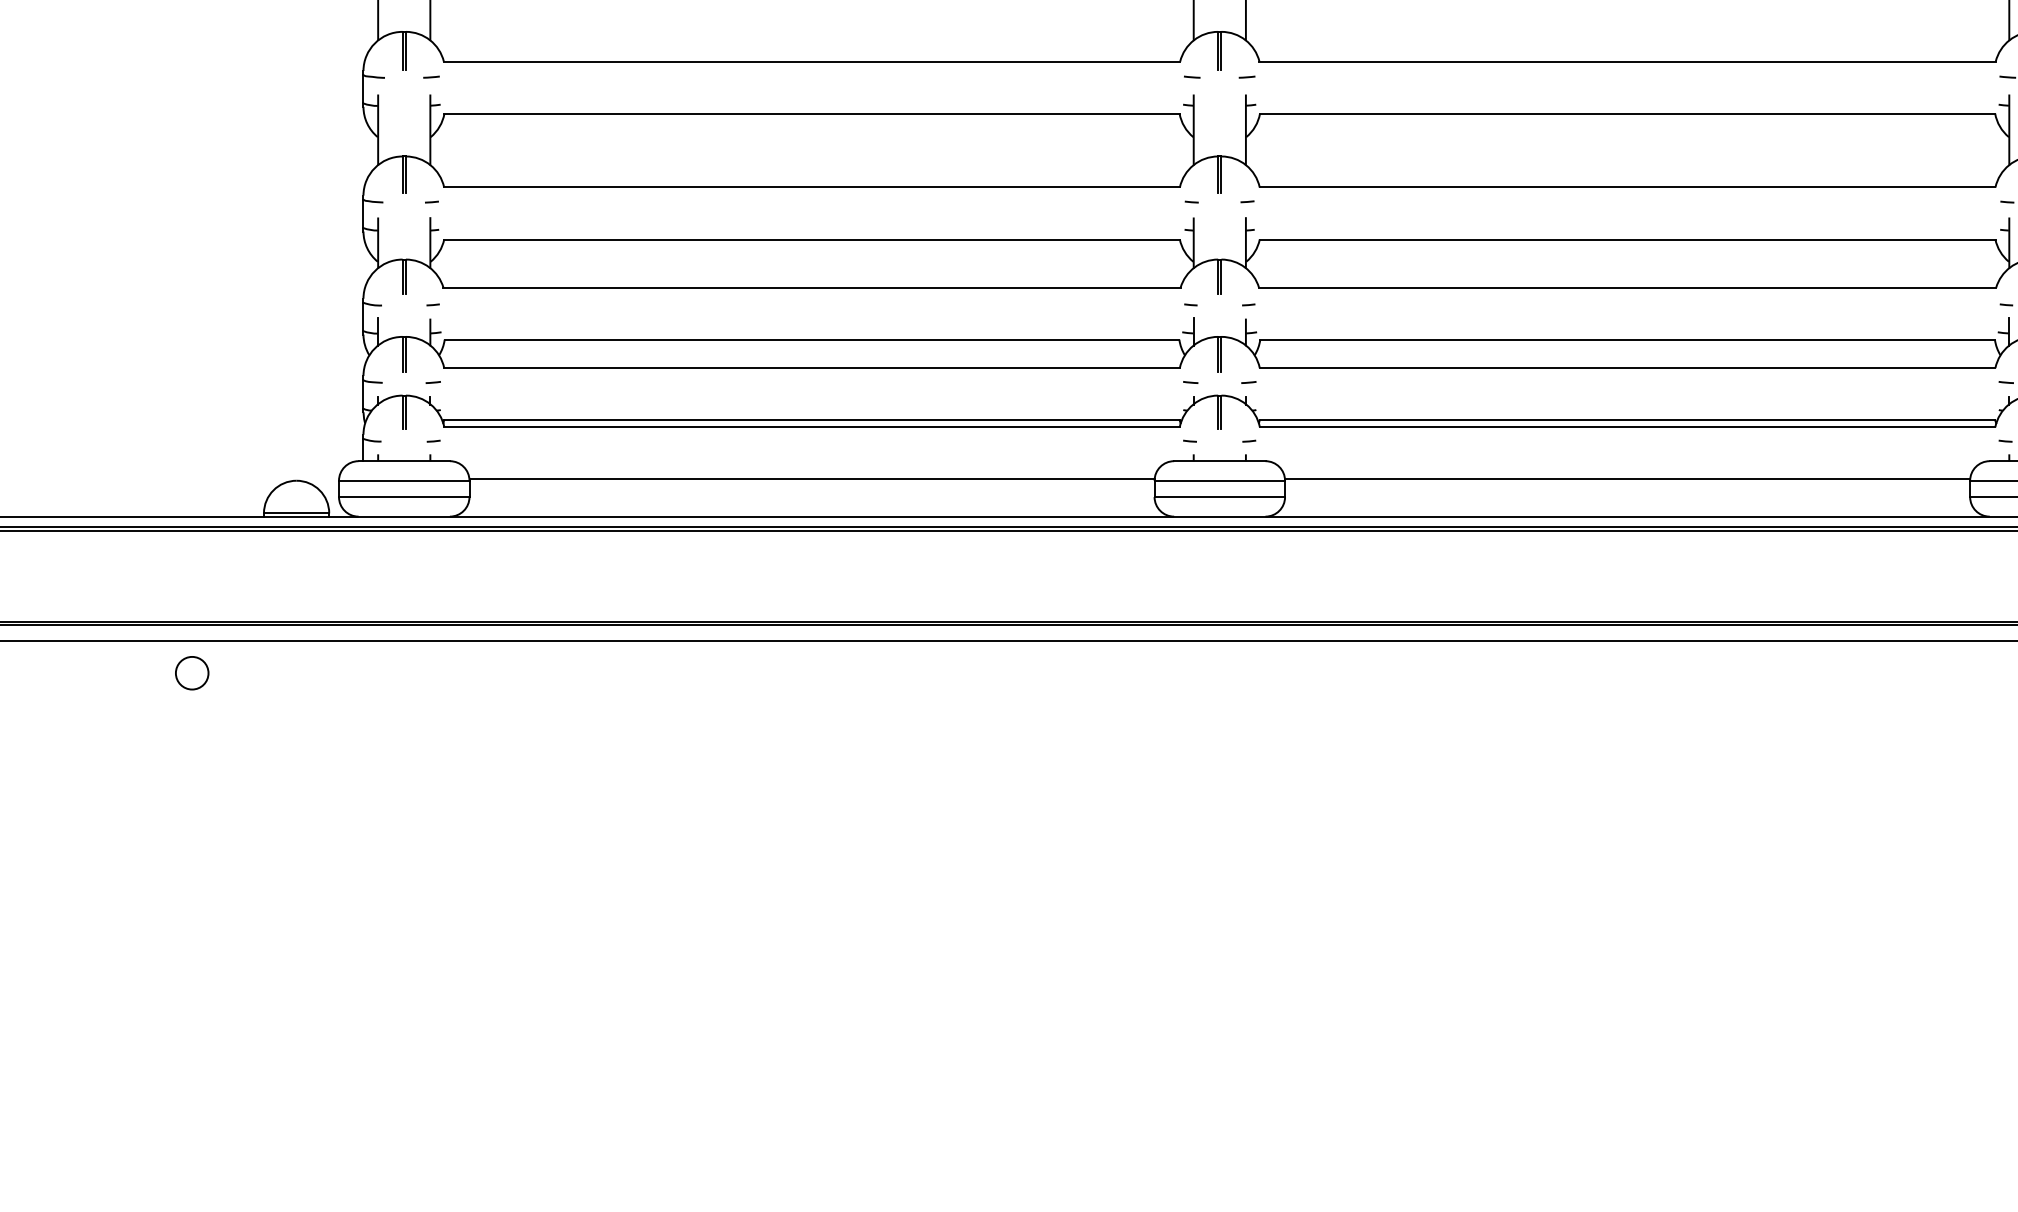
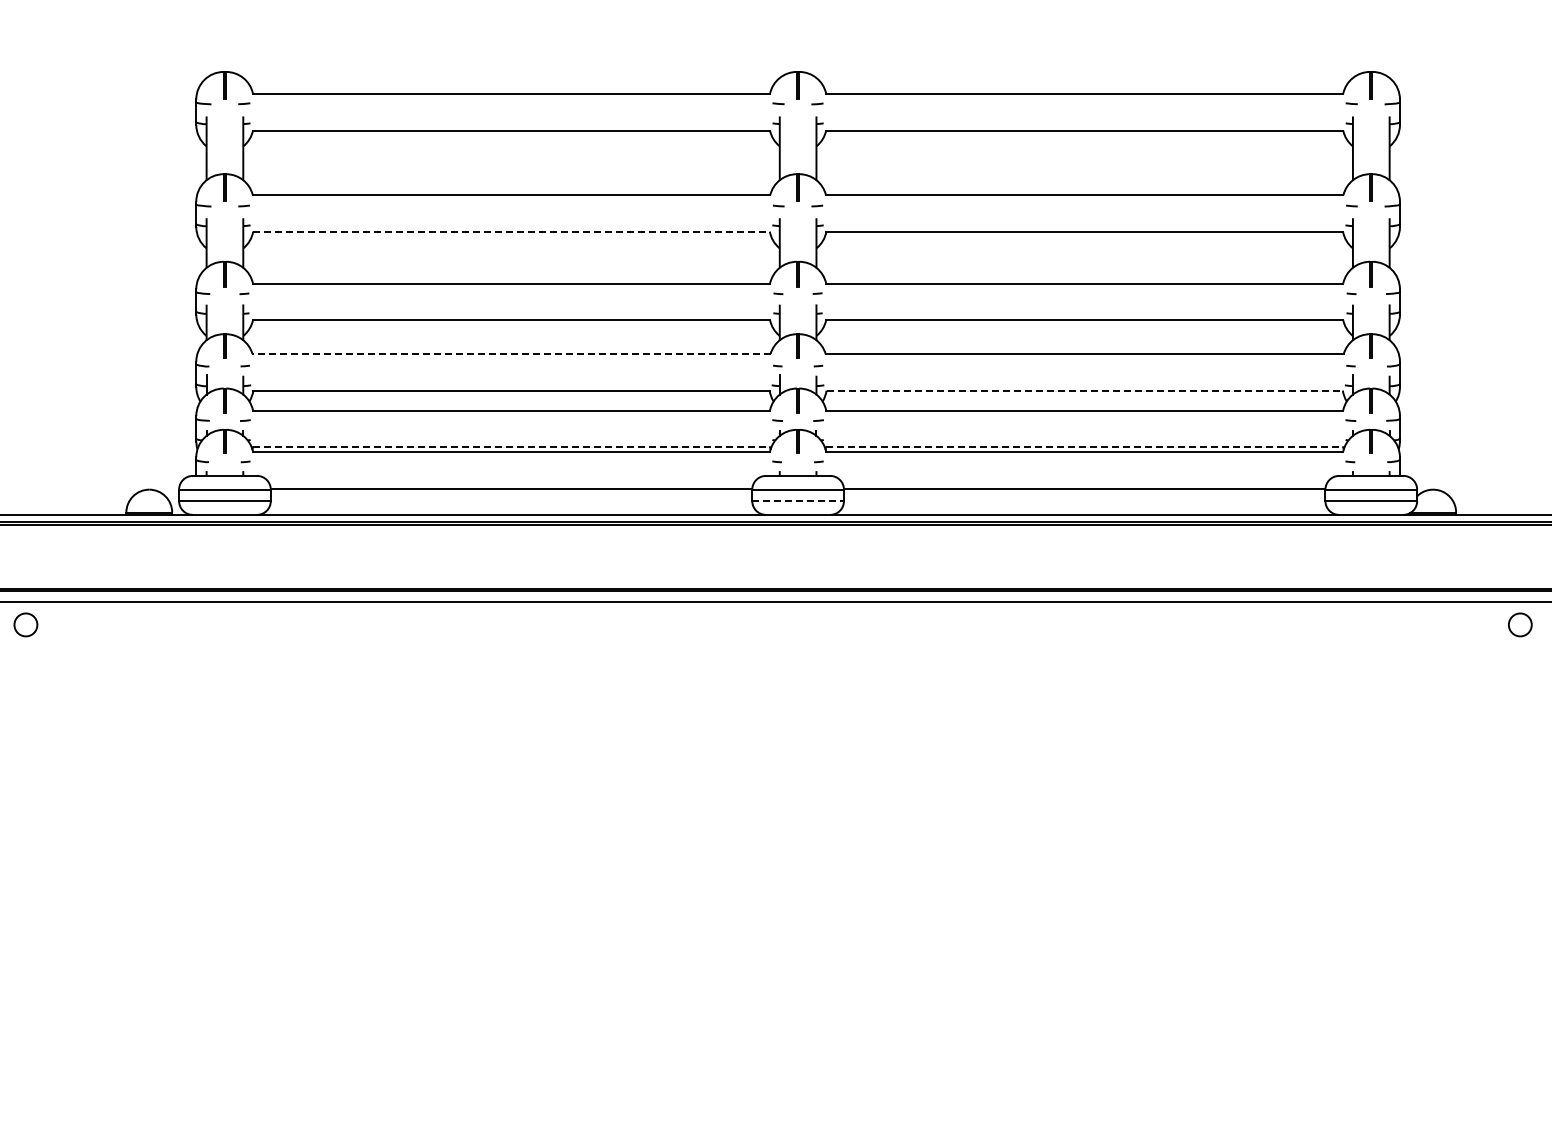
line: (813, 113) -> (512, 231), solid -> dashed
line: (811, 287) -> (511, 353), solid -> dashed
line: (1628, 339) -> (1085, 390), solid -> dashed
line: (811, 420) -> (511, 447), solid -> dashed
line: (1627, 420) -> (1084, 447), solid -> dashed
line: (1220, 497) -> (798, 501), solid -> dashed
circle: (191, 672) -> (25, 624), moved

